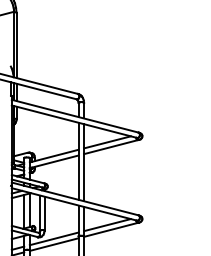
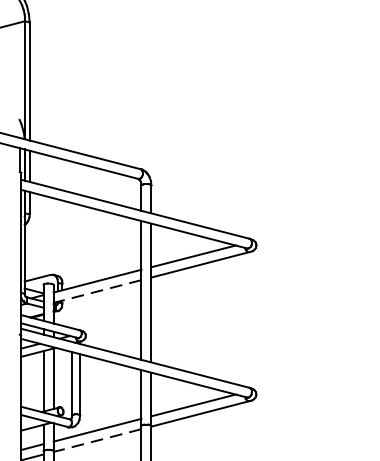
line: (53, 161) -> (96, 290), solid -> dashed
line: (53, 244) -> (96, 440), solid -> dashed

